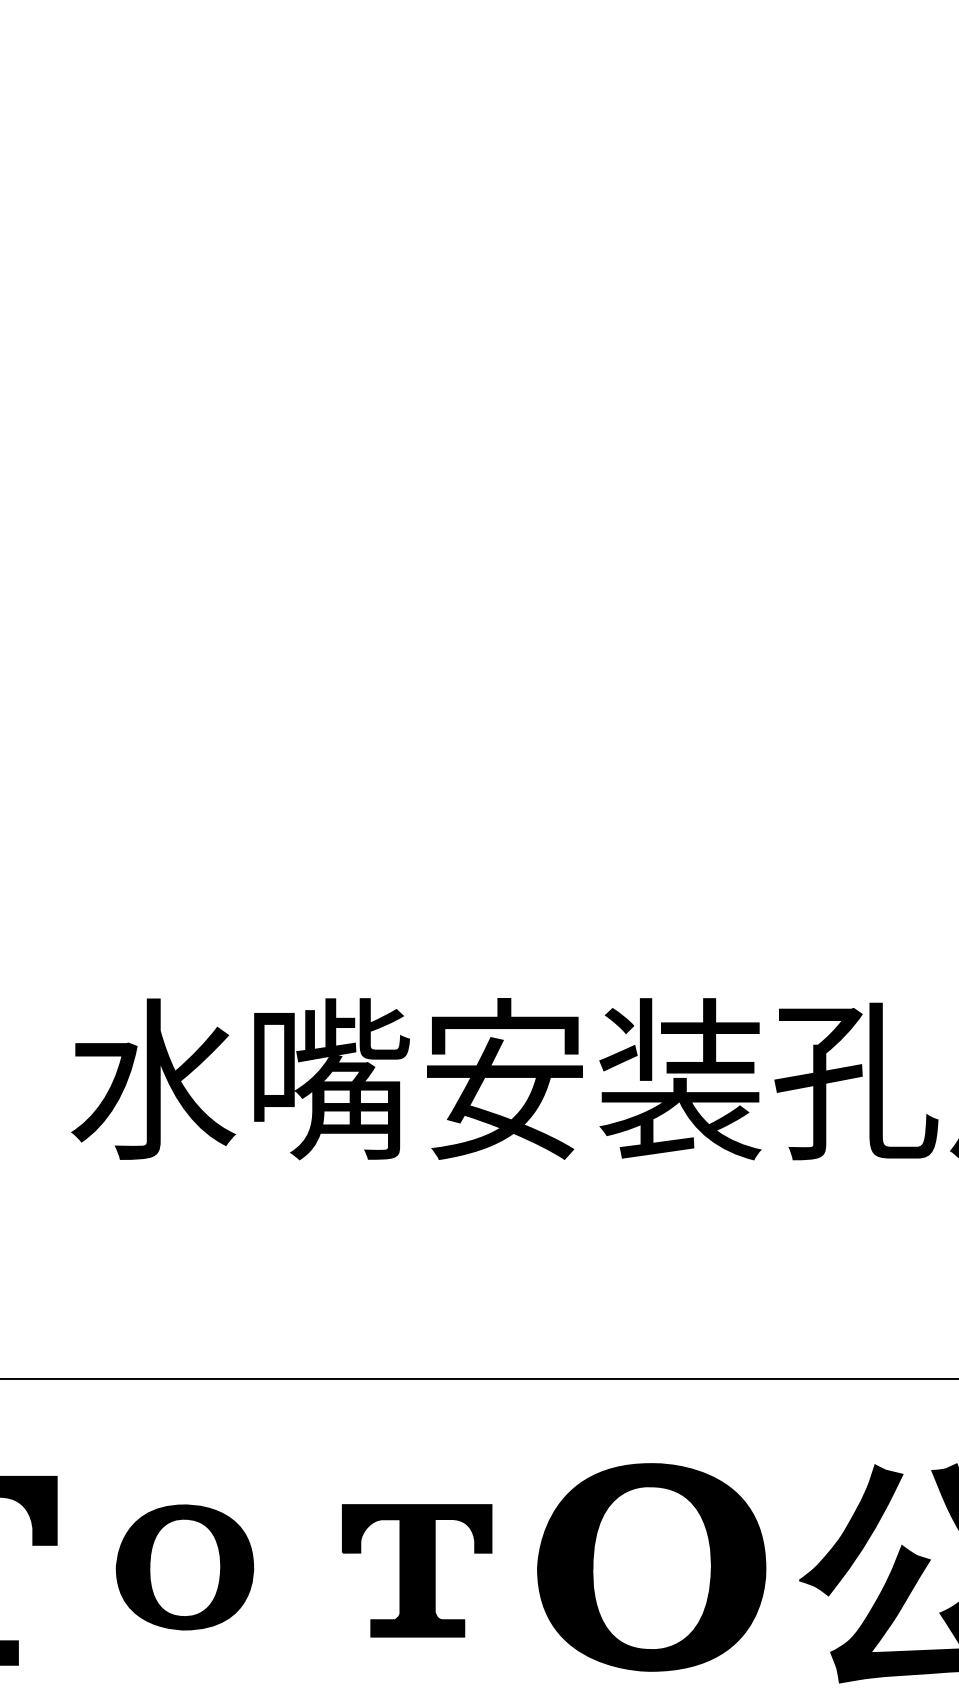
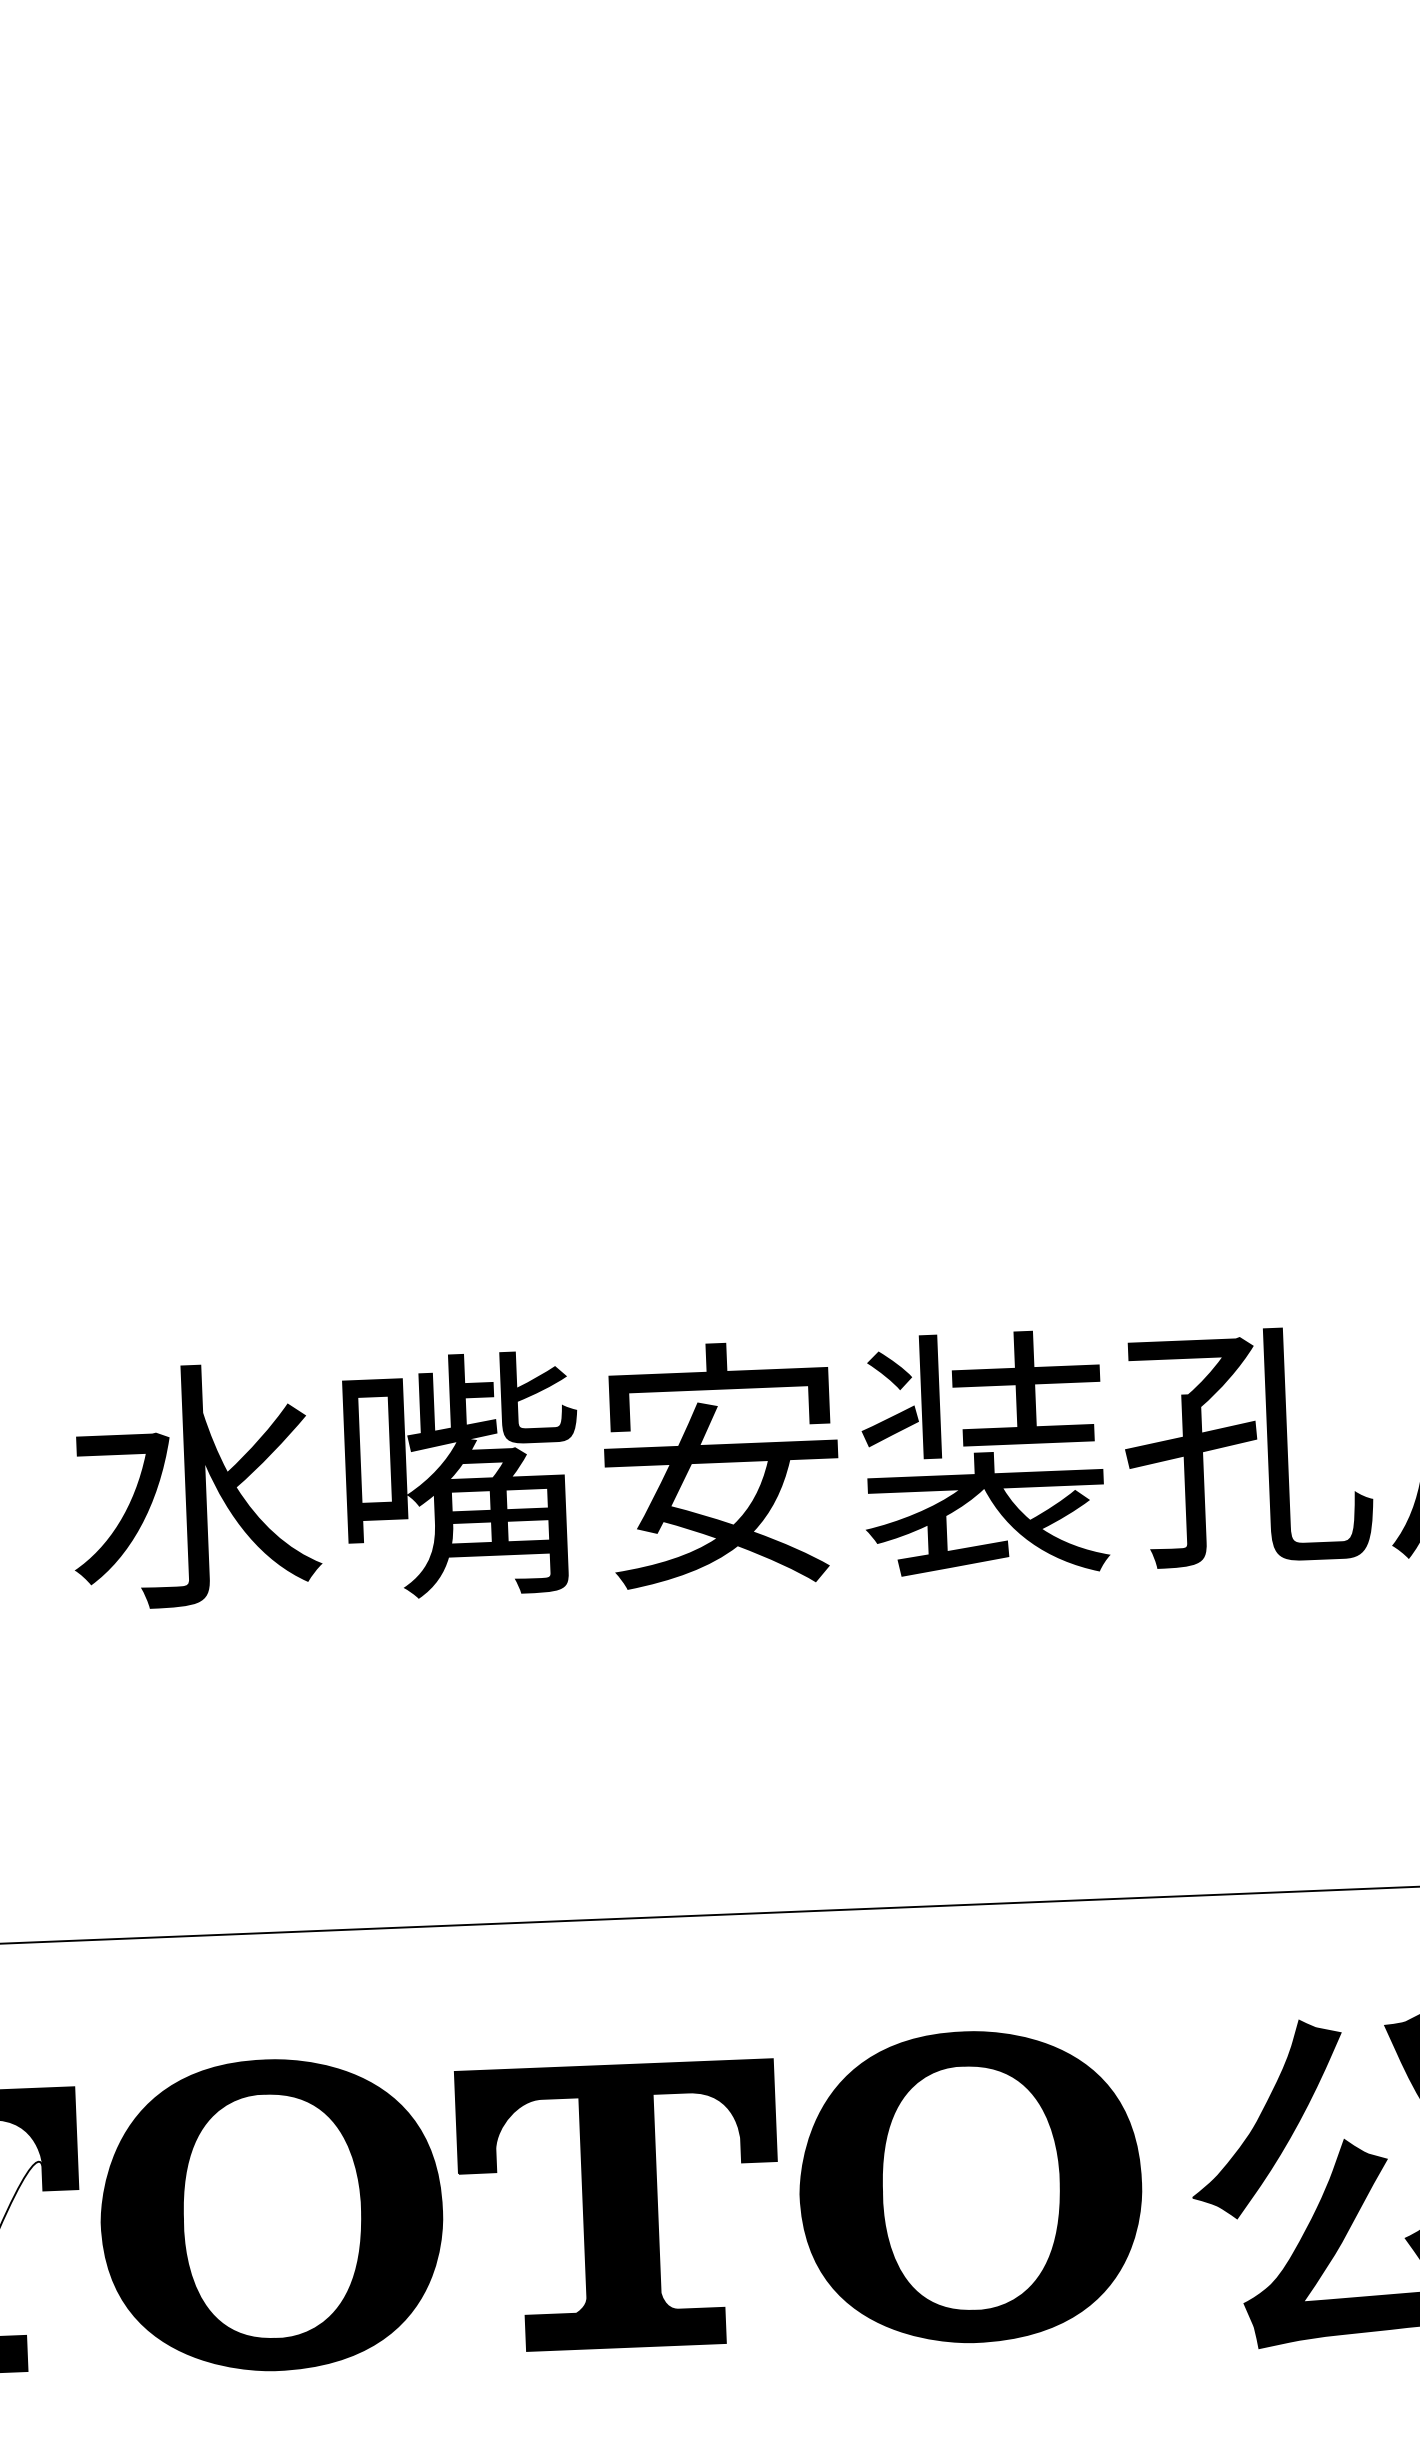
part: (184, 1567) -> (271, 2215), size x1.67
part: (417, 1570) -> (620, 2205), size x1.43

